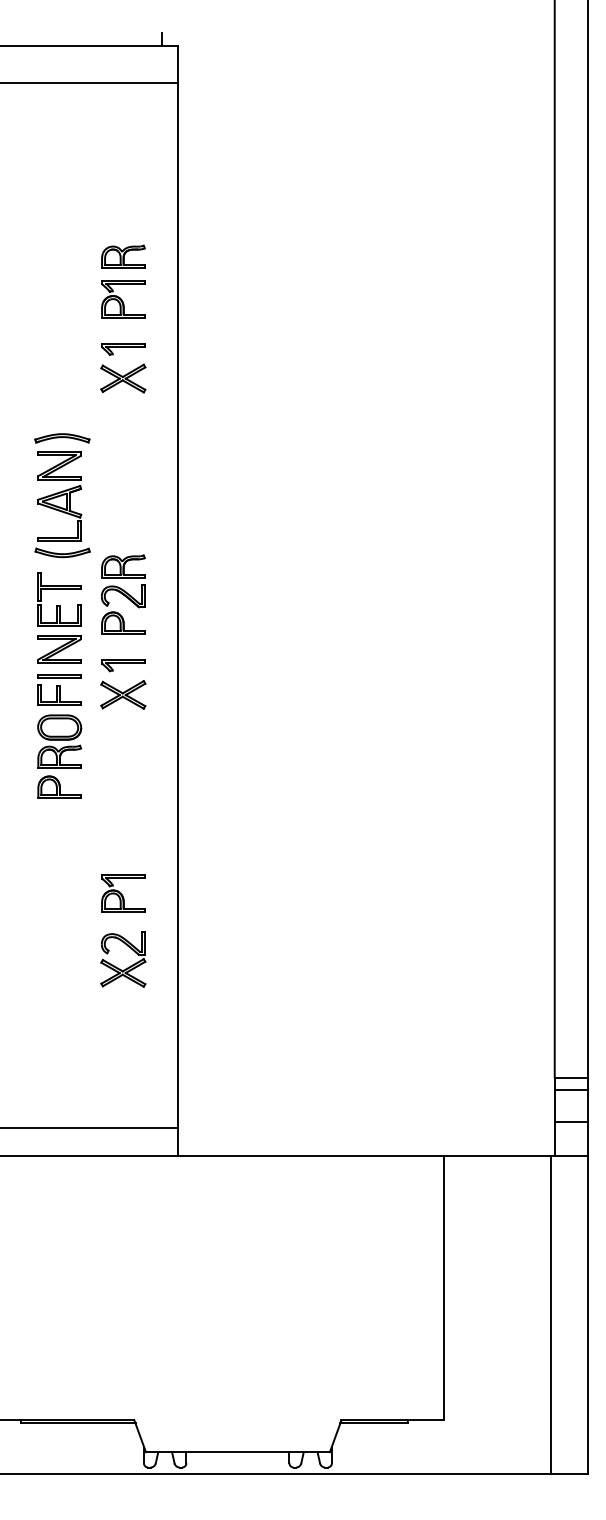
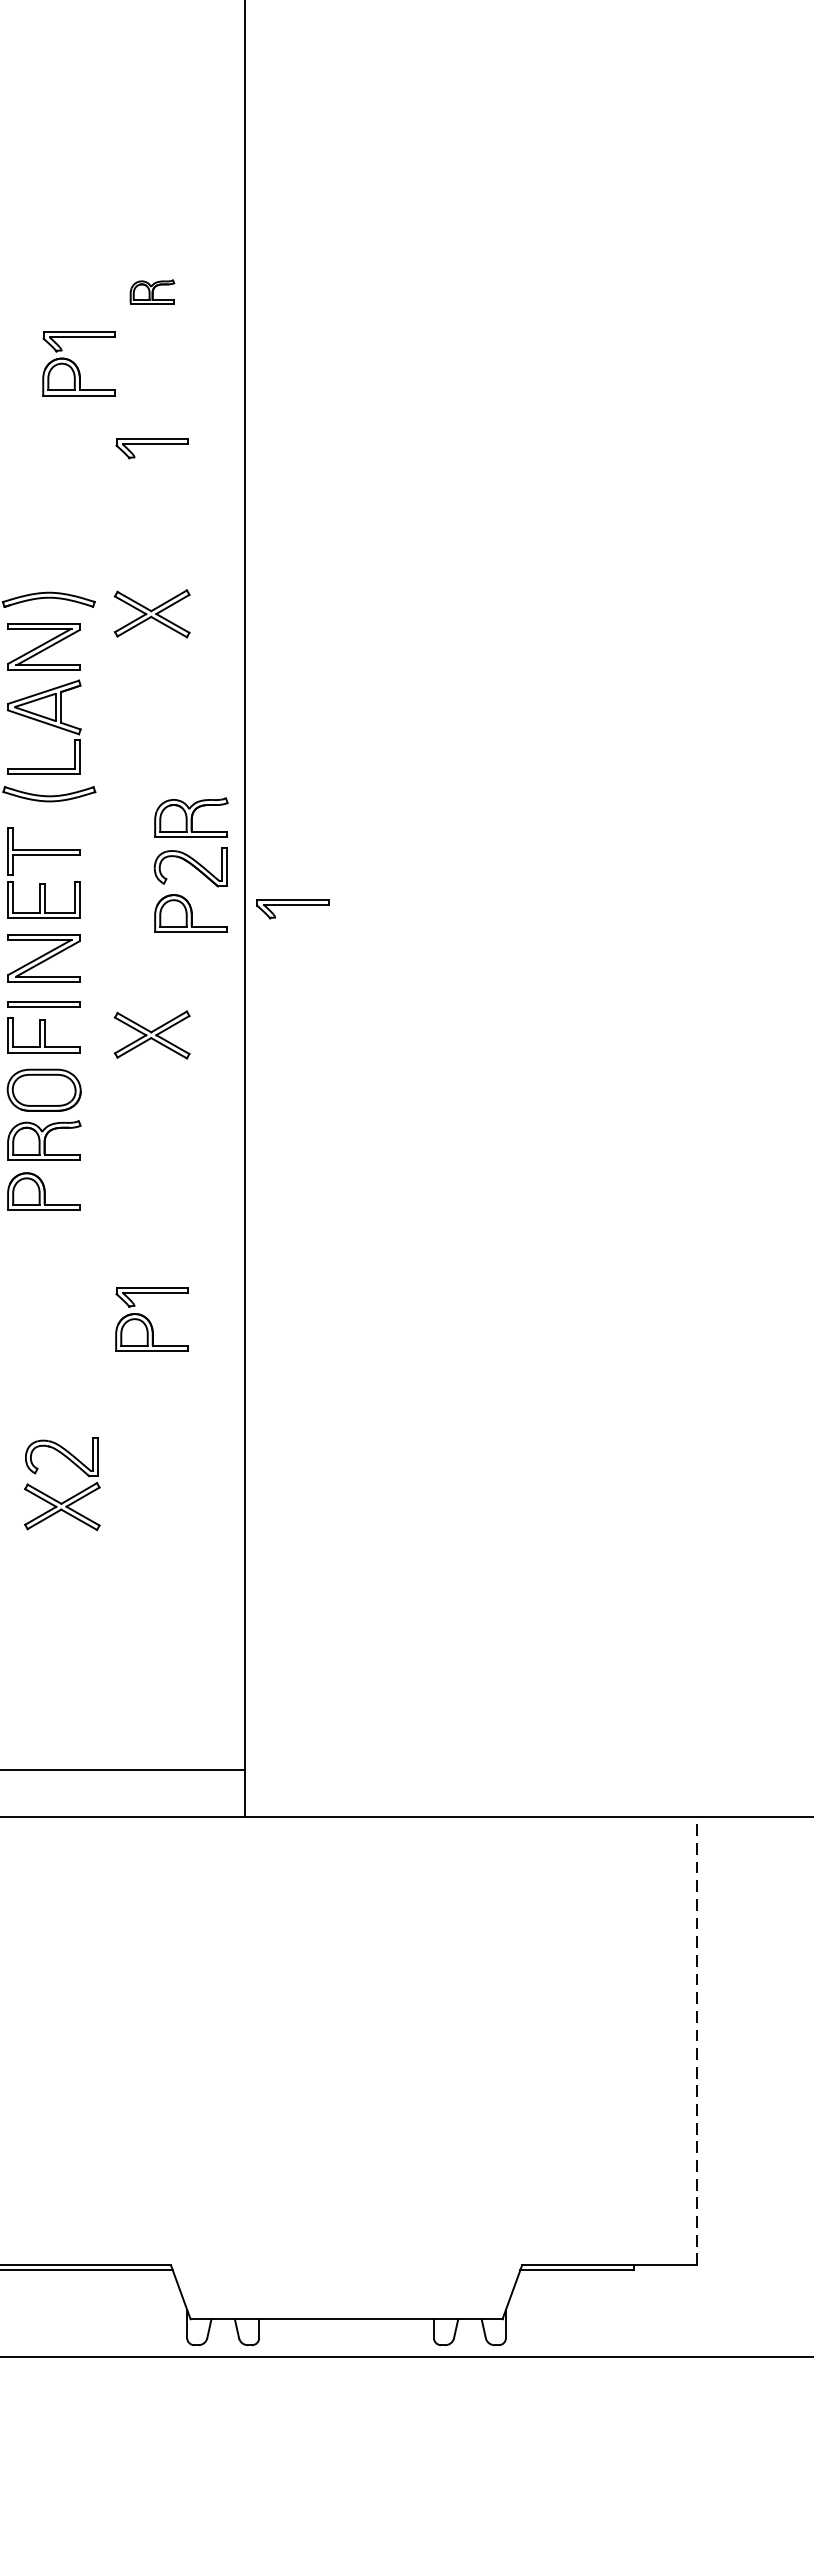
part: (123, 256) -> (152, 291), size x0.6
part: (123, 299) -> (79, 364), moved
part: (123, 378) -> (152, 613), moved
part: (123, 594) -> (191, 864), moved
part: (123, 665) -> (293, 908), moved
part: (123, 893) -> (152, 1319), moved
part: (127, 967) -> (69, 1497), moved
line: (444, 1287) -> (696, 2039), solid -> dashed

